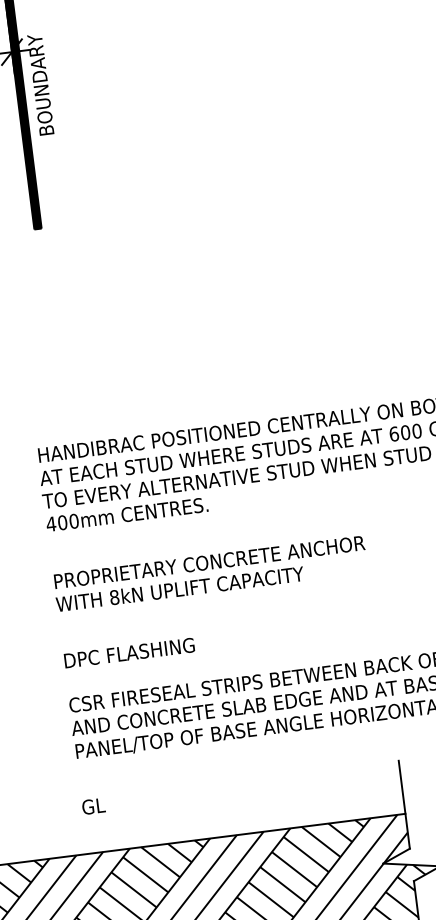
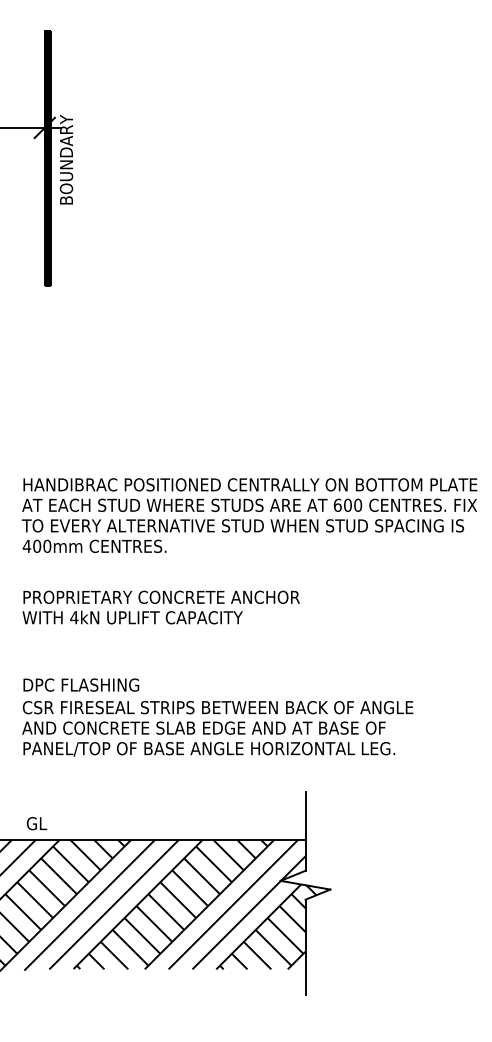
text: (114, 597) -> (74, 617), 8kN -> 4kN
text: (129, 652) -> (81, 684), moved
text: (93, 806) -> (36, 823), moved

